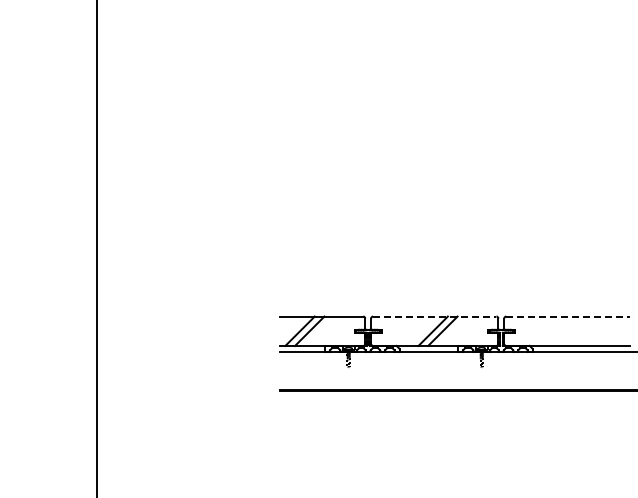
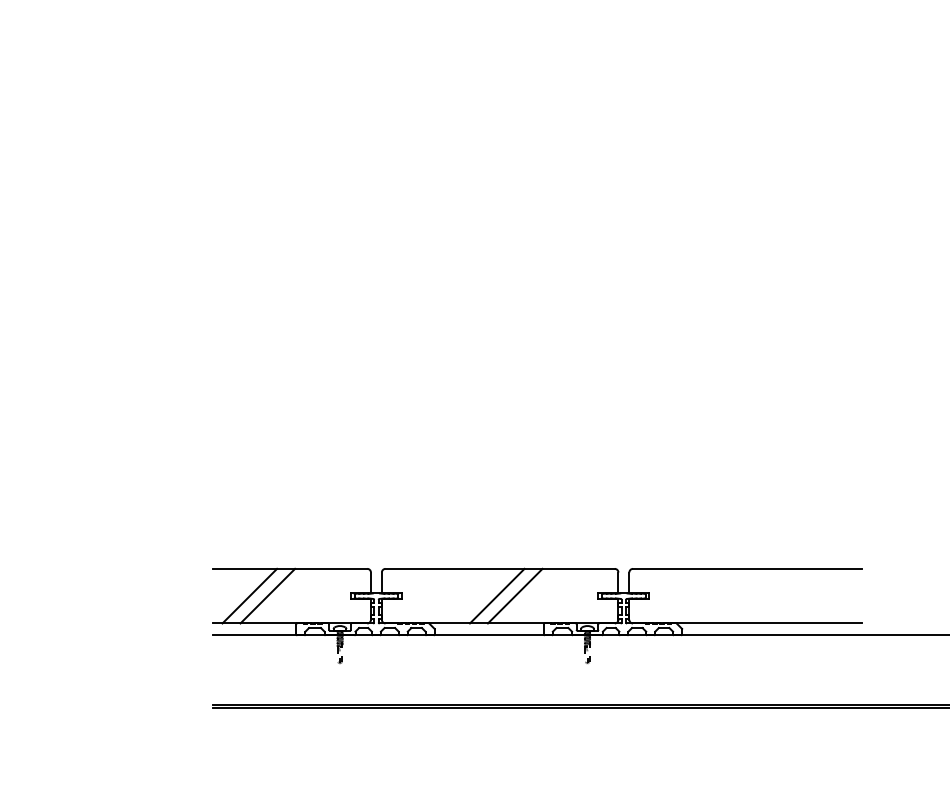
line: (434, 316) -> (499, 568), dashed -> solid
line: (567, 316) -> (746, 568), dashed -> solid

